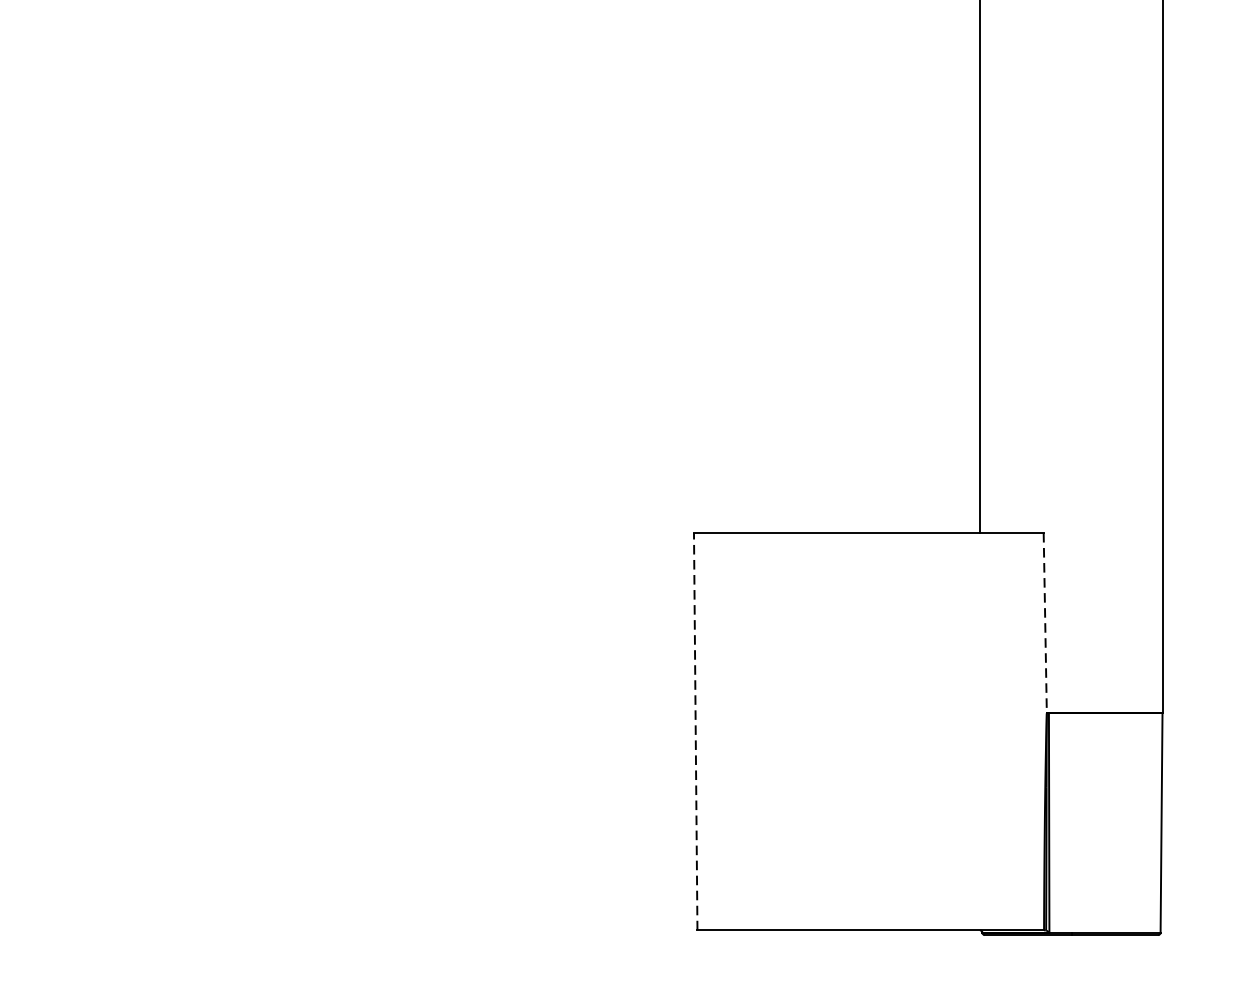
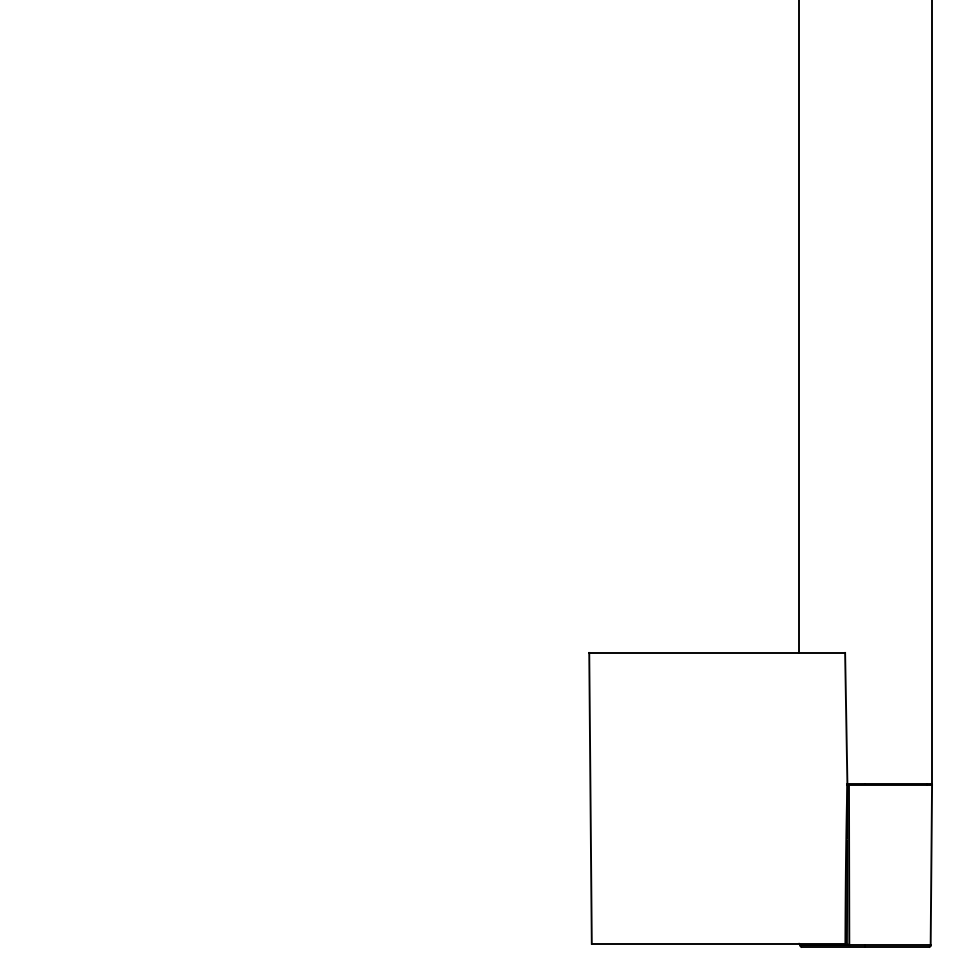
line: (1045, 623) -> (846, 719), dashed -> solid
line: (695, 730) -> (590, 797), dashed -> solid

